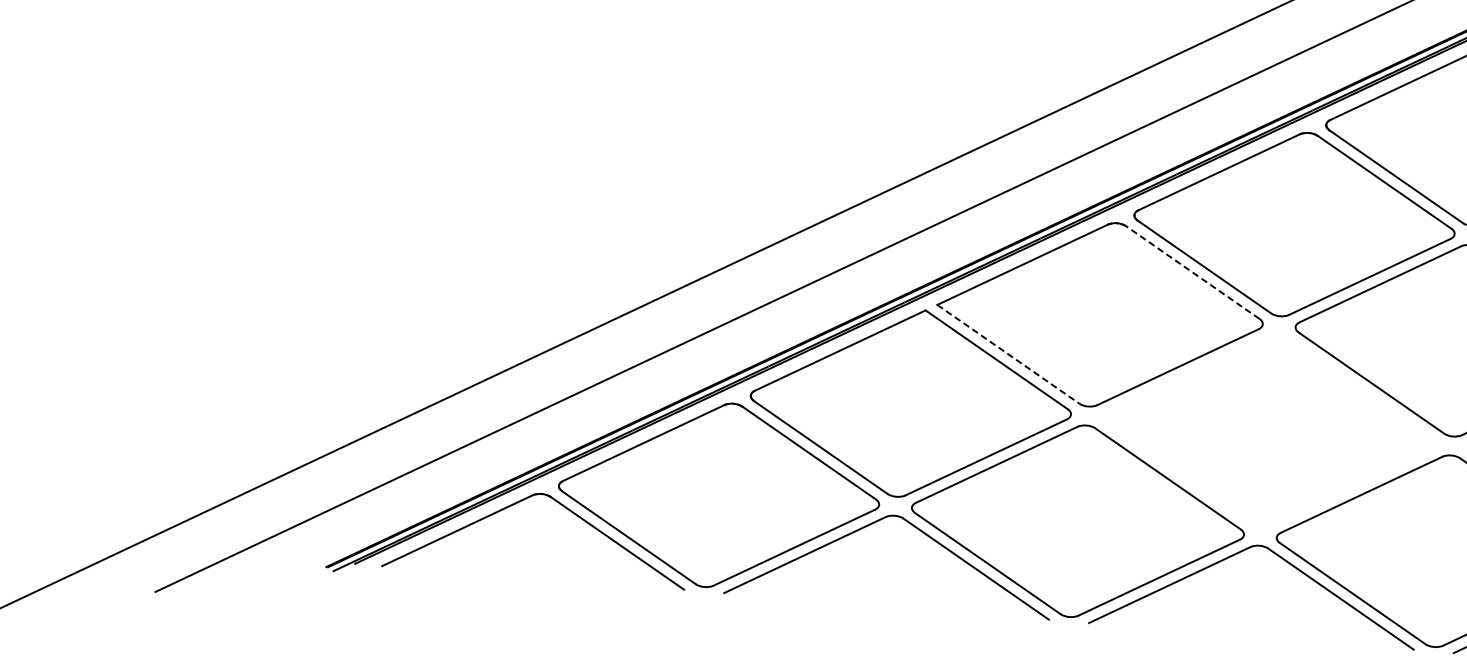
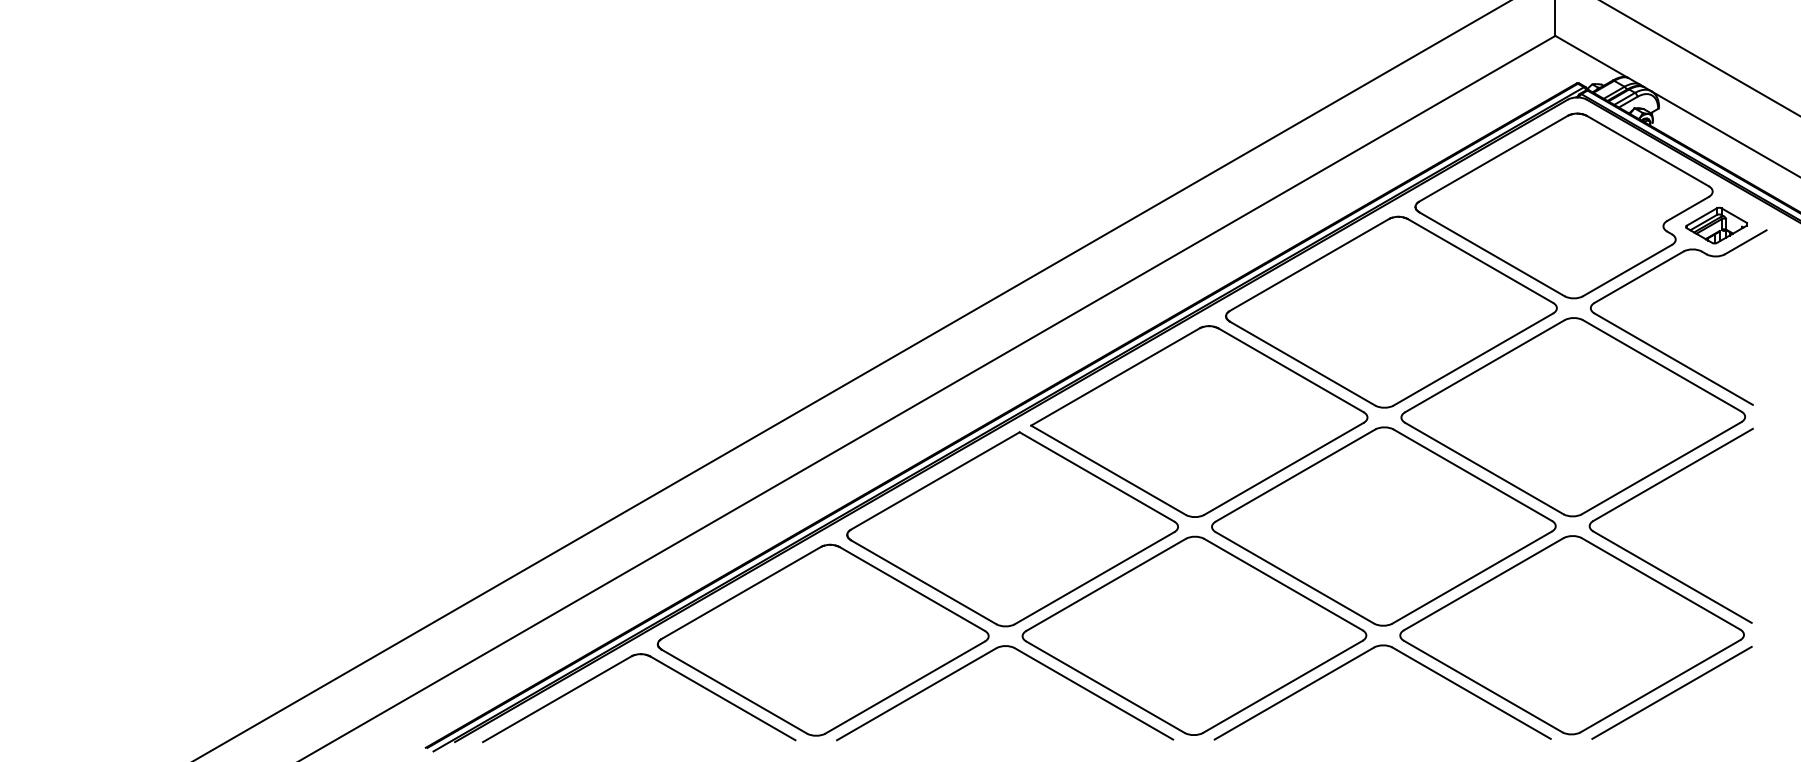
line: (1193, 272) -> (1291, 370), dashed -> solid
line: (1008, 354) -> (1108, 470), dashed -> solid
part: (1269, 430) -> (1383, 526), added

